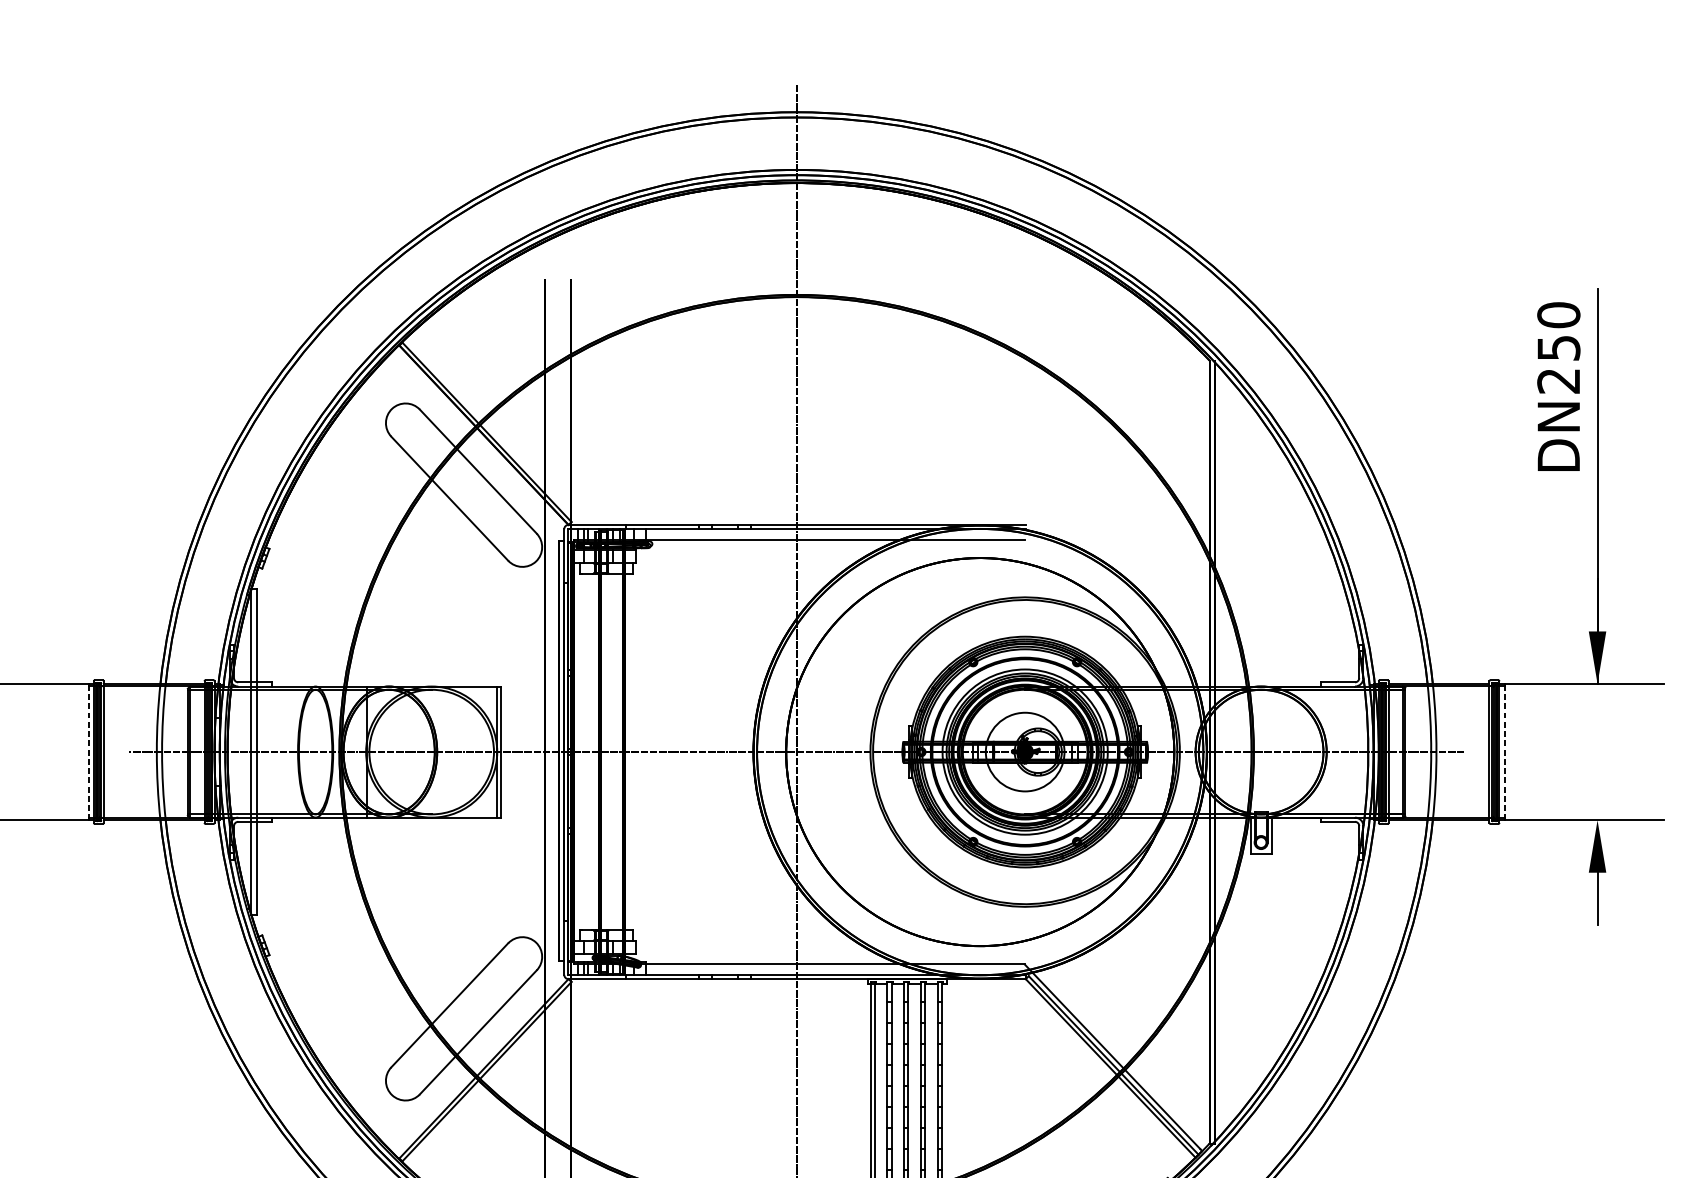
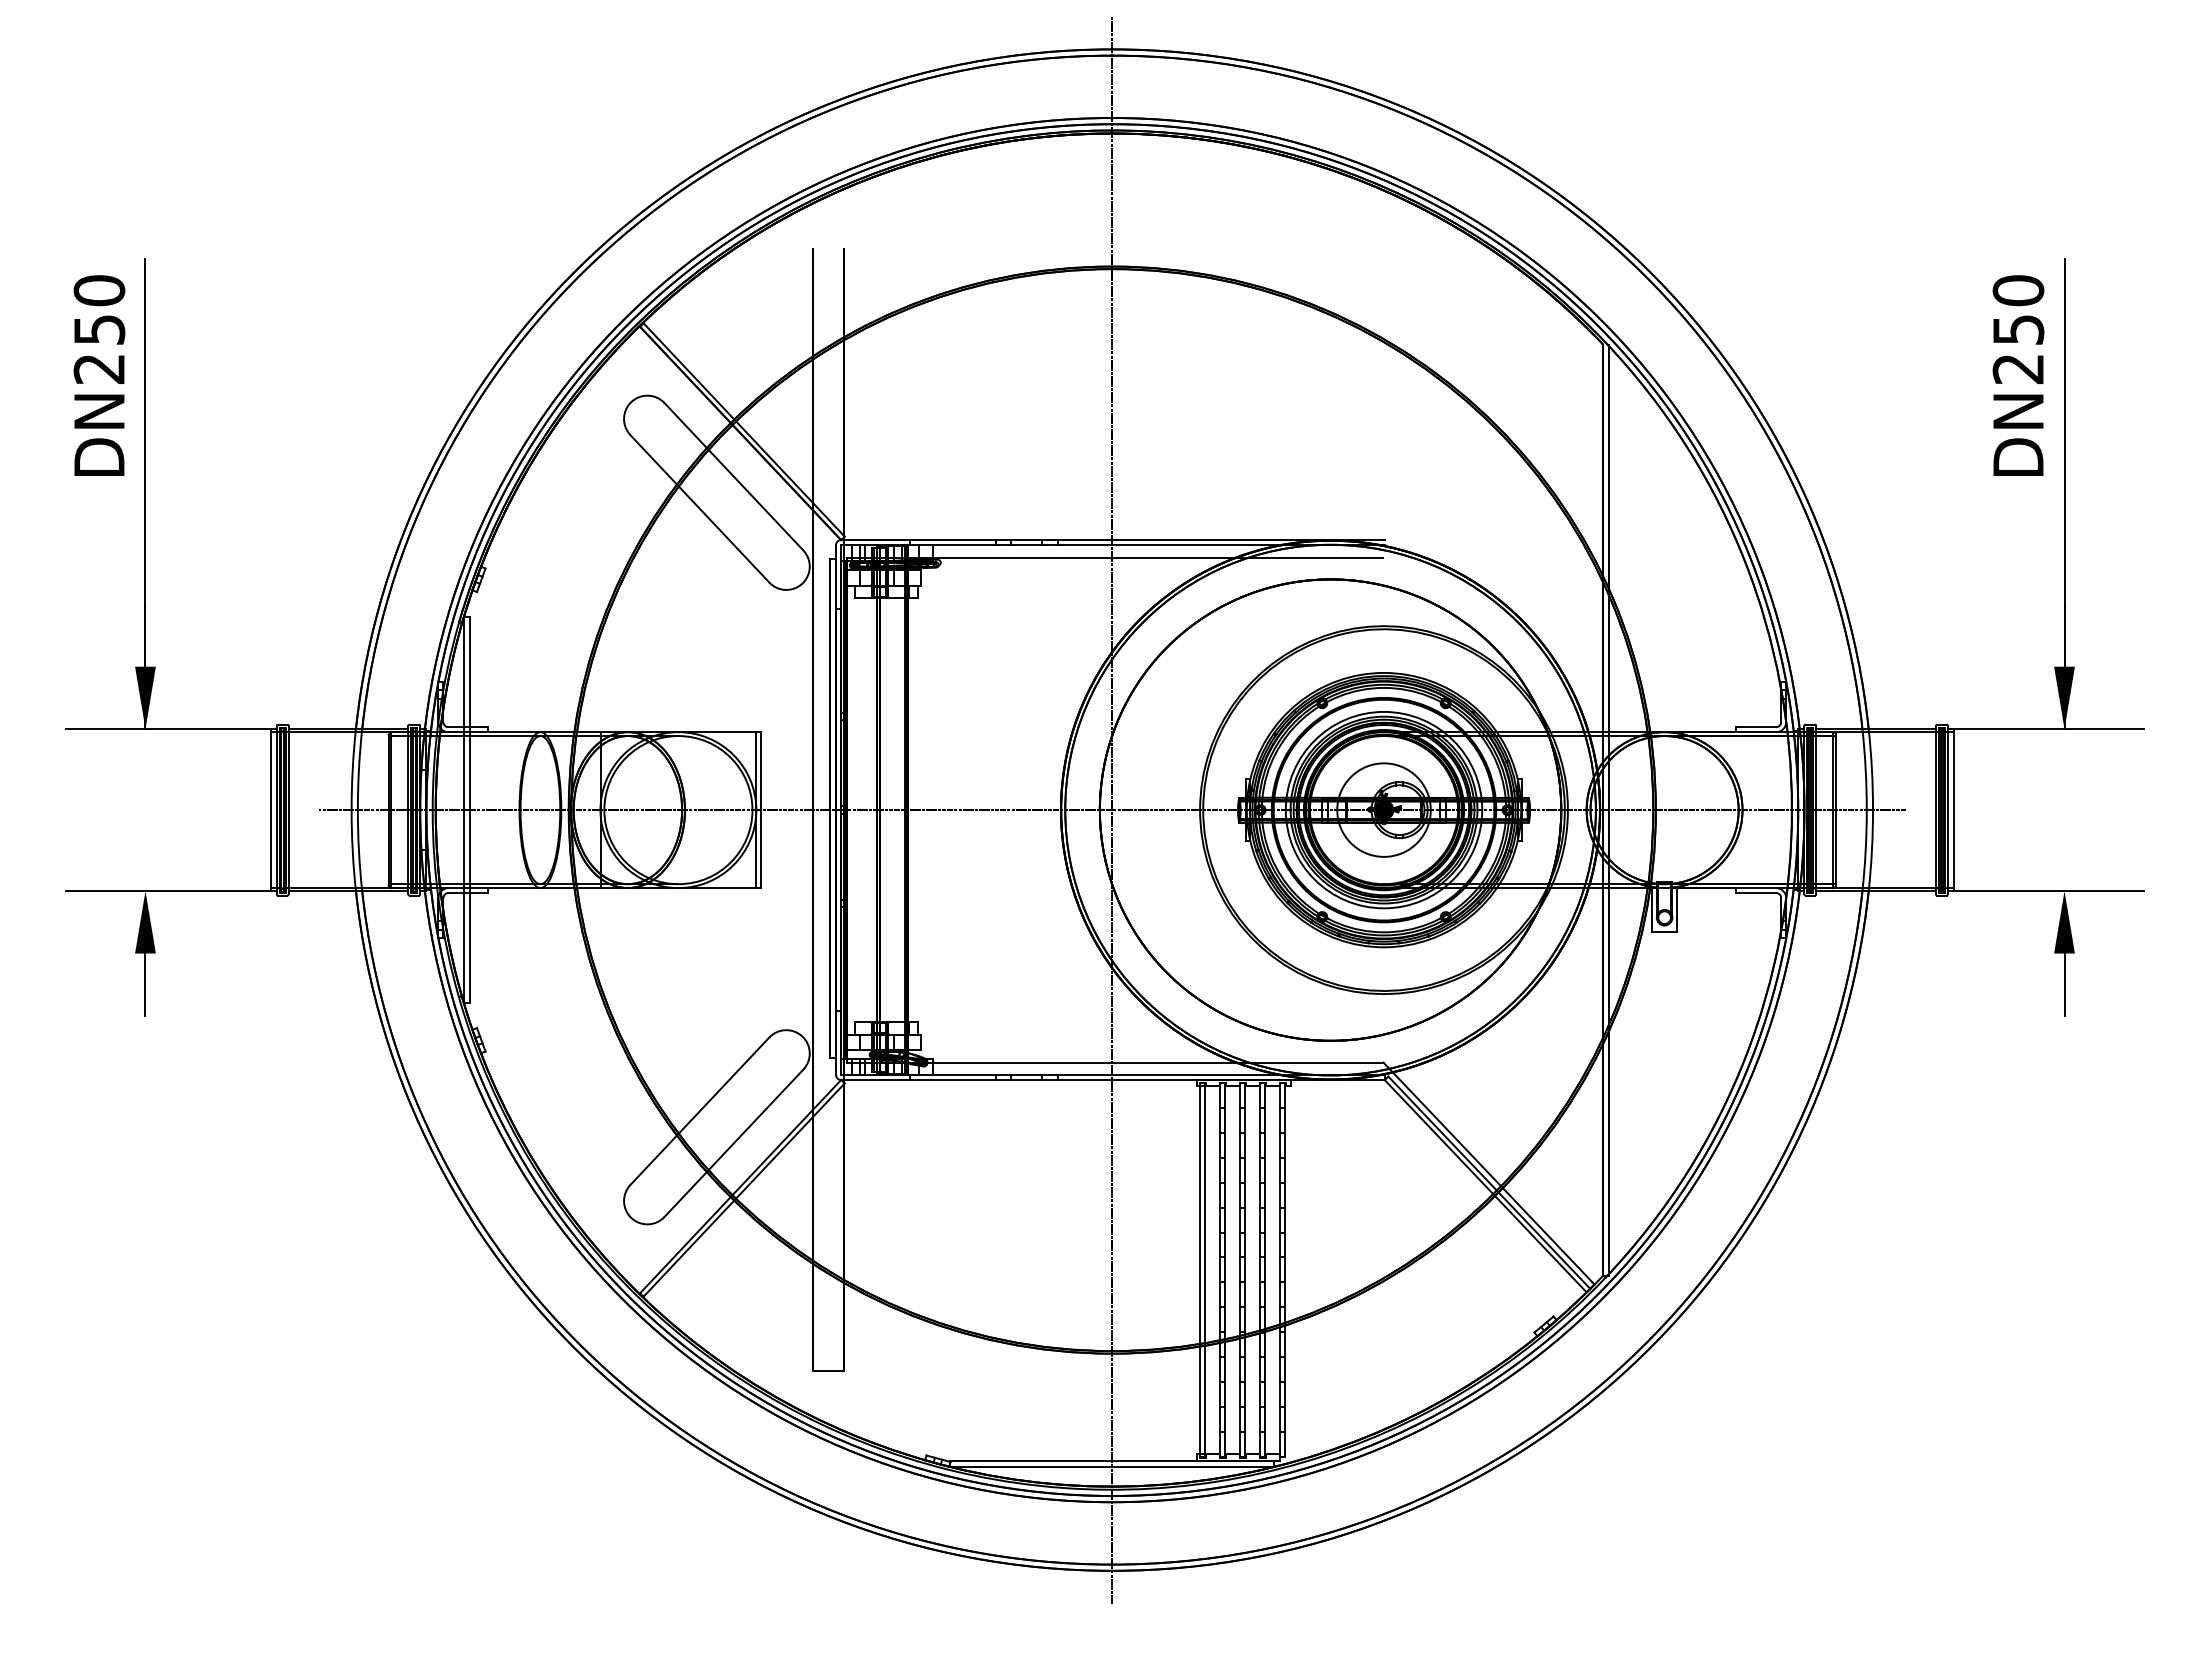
line: (88, 751) -> (270, 809), dashed -> solid
line: (1505, 751) -> (1954, 809), dashed -> solid

